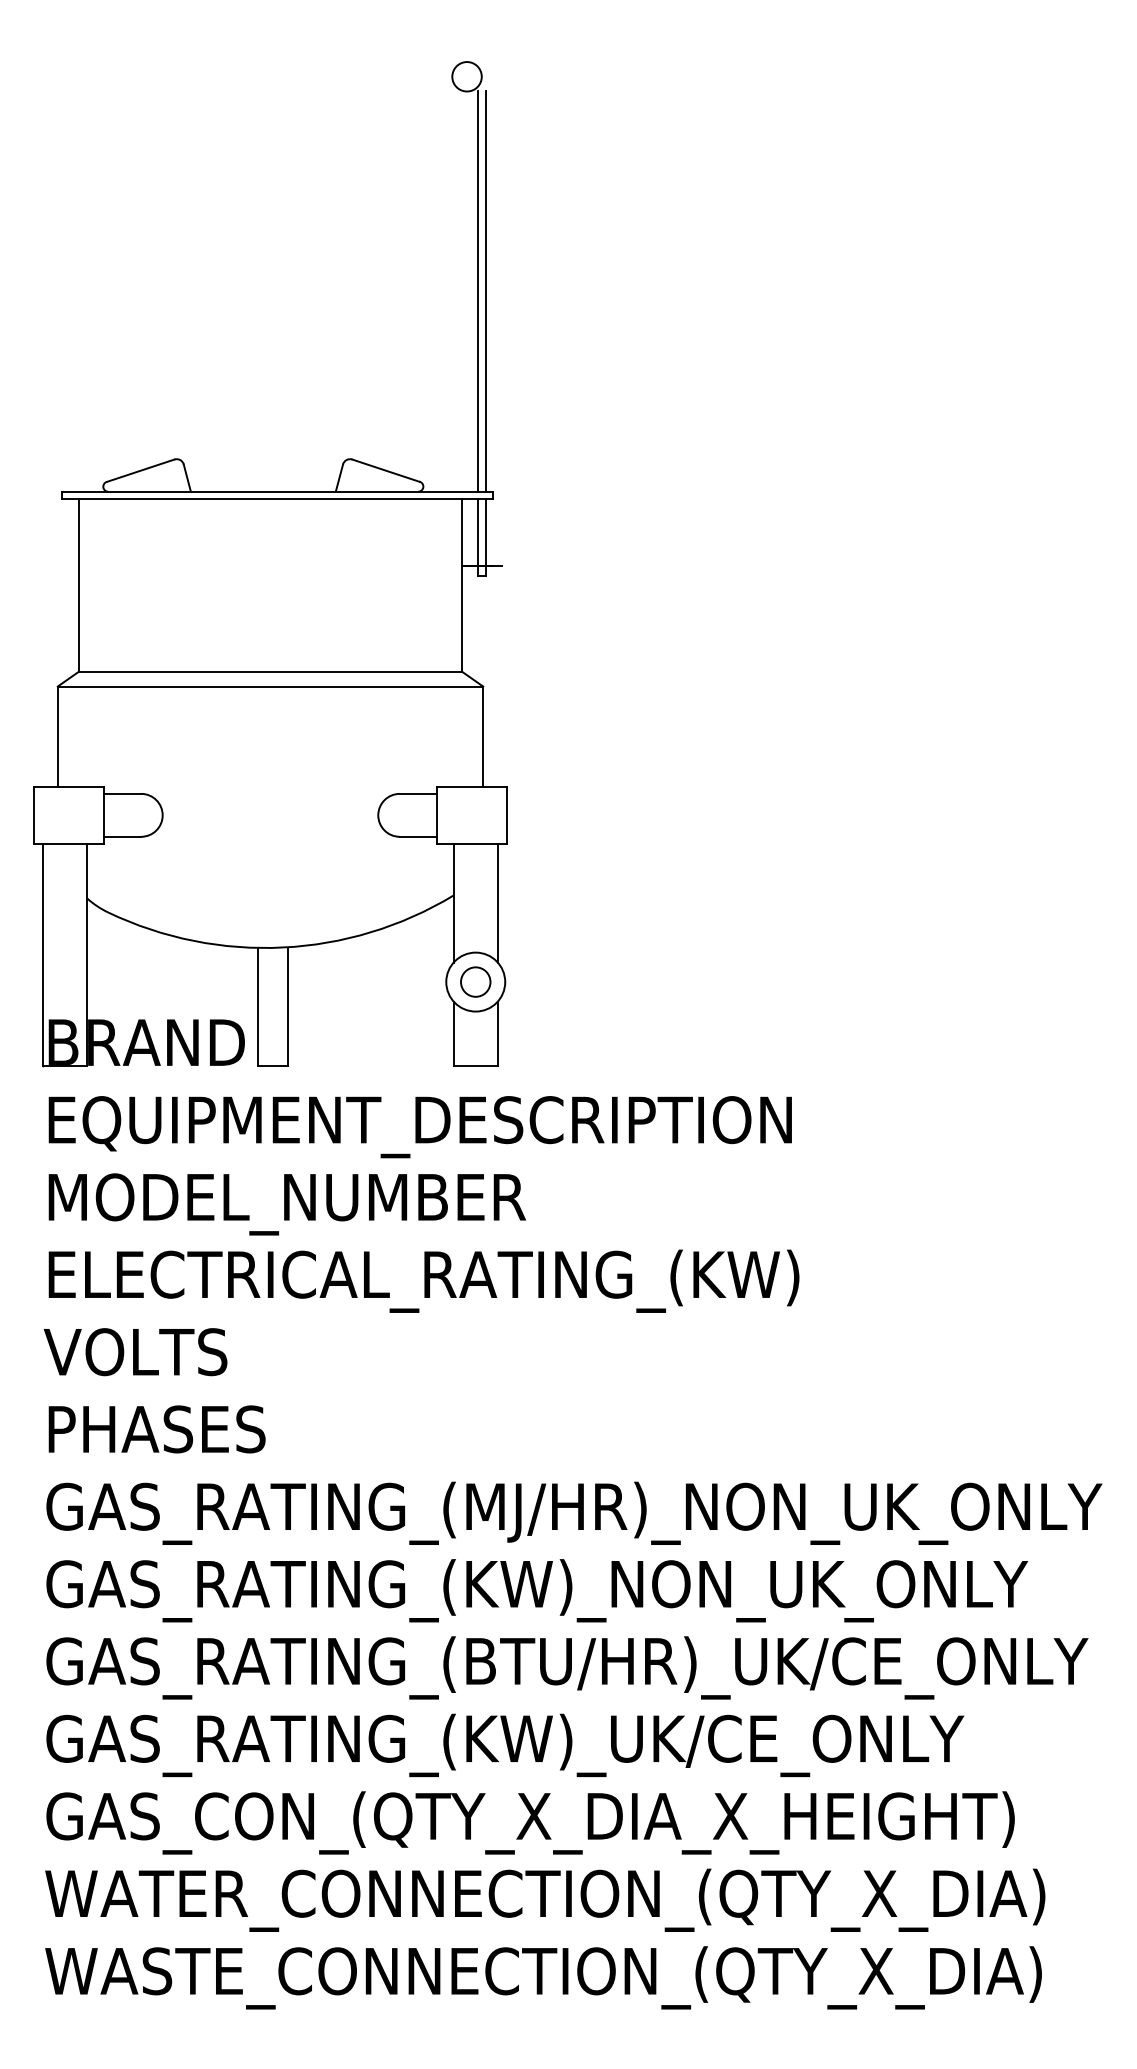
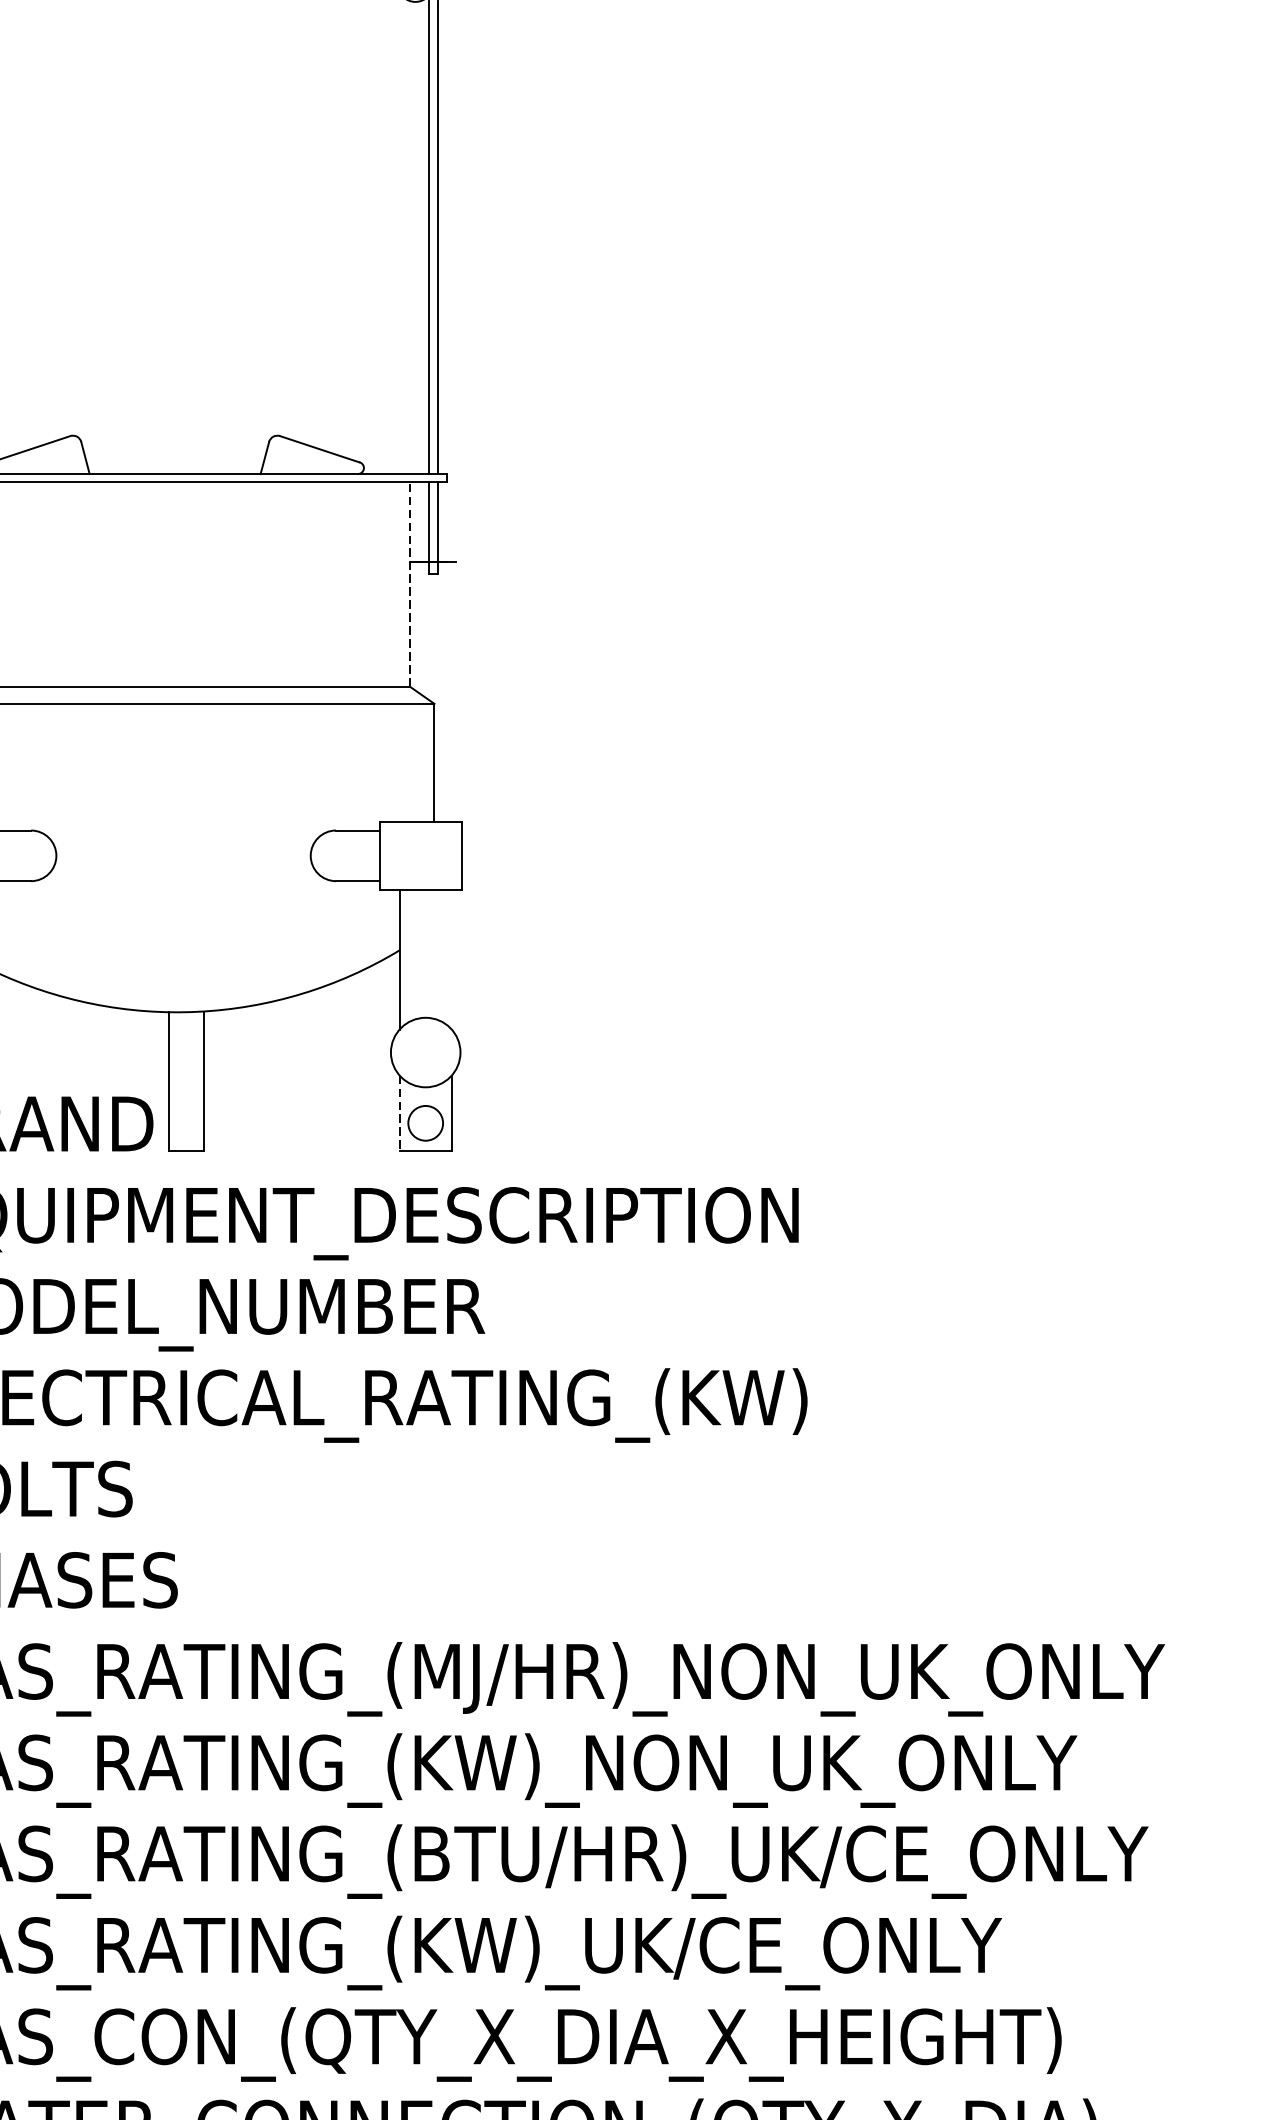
line: (462, 585) -> (410, 584), solid -> dashed
line: (497, 903) -> (451, 959), removed
circle: (475, 981) -> (425, 1122), moved
line: (453, 1034) -> (399, 1114), solid -> dashed

